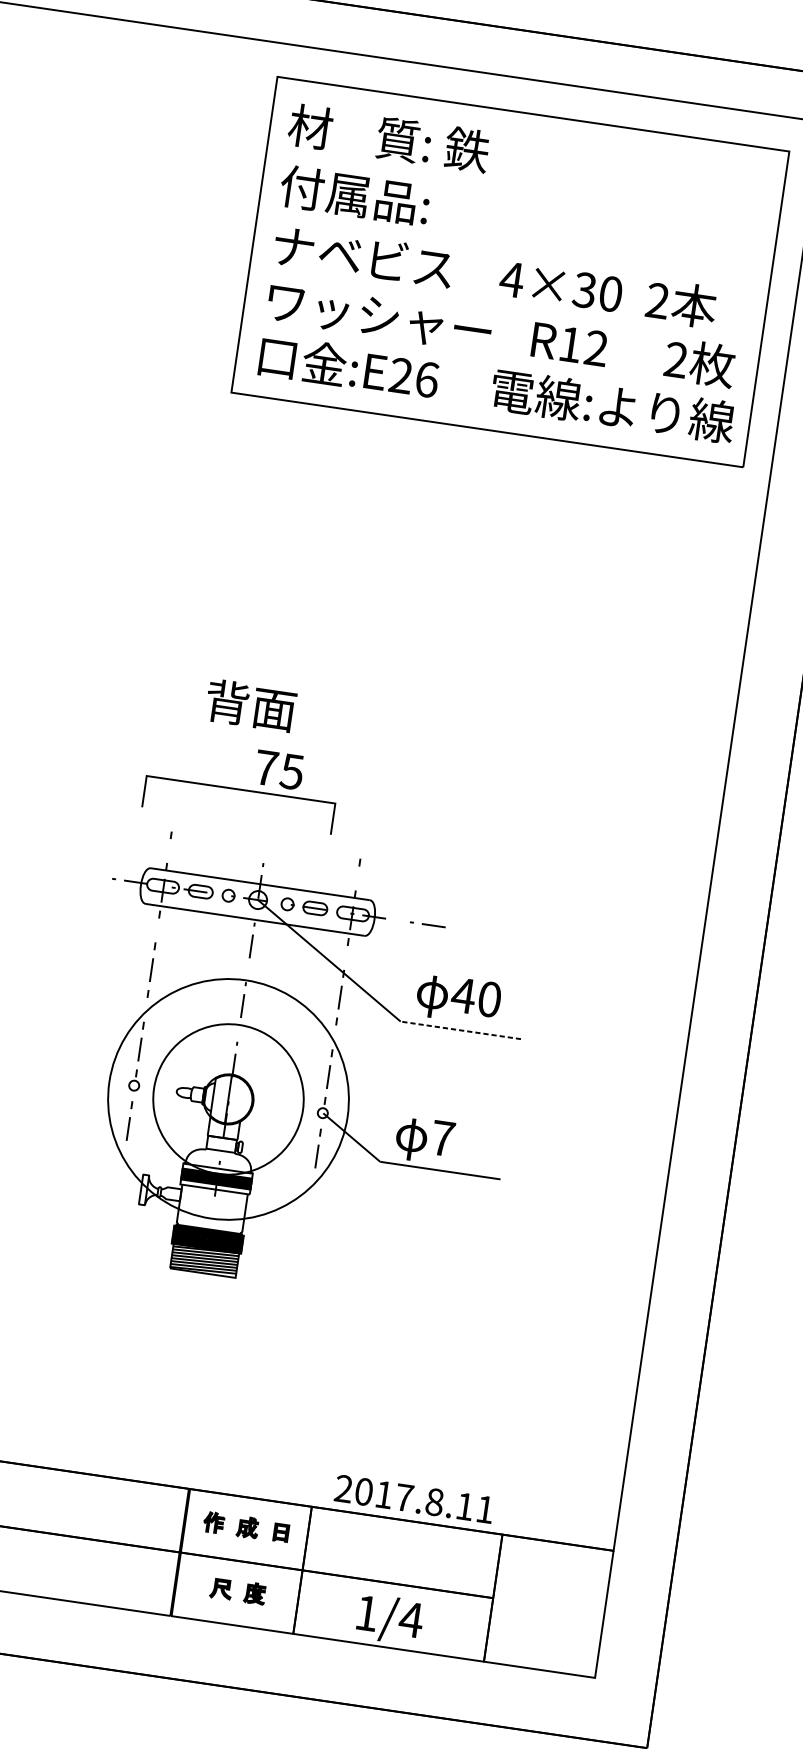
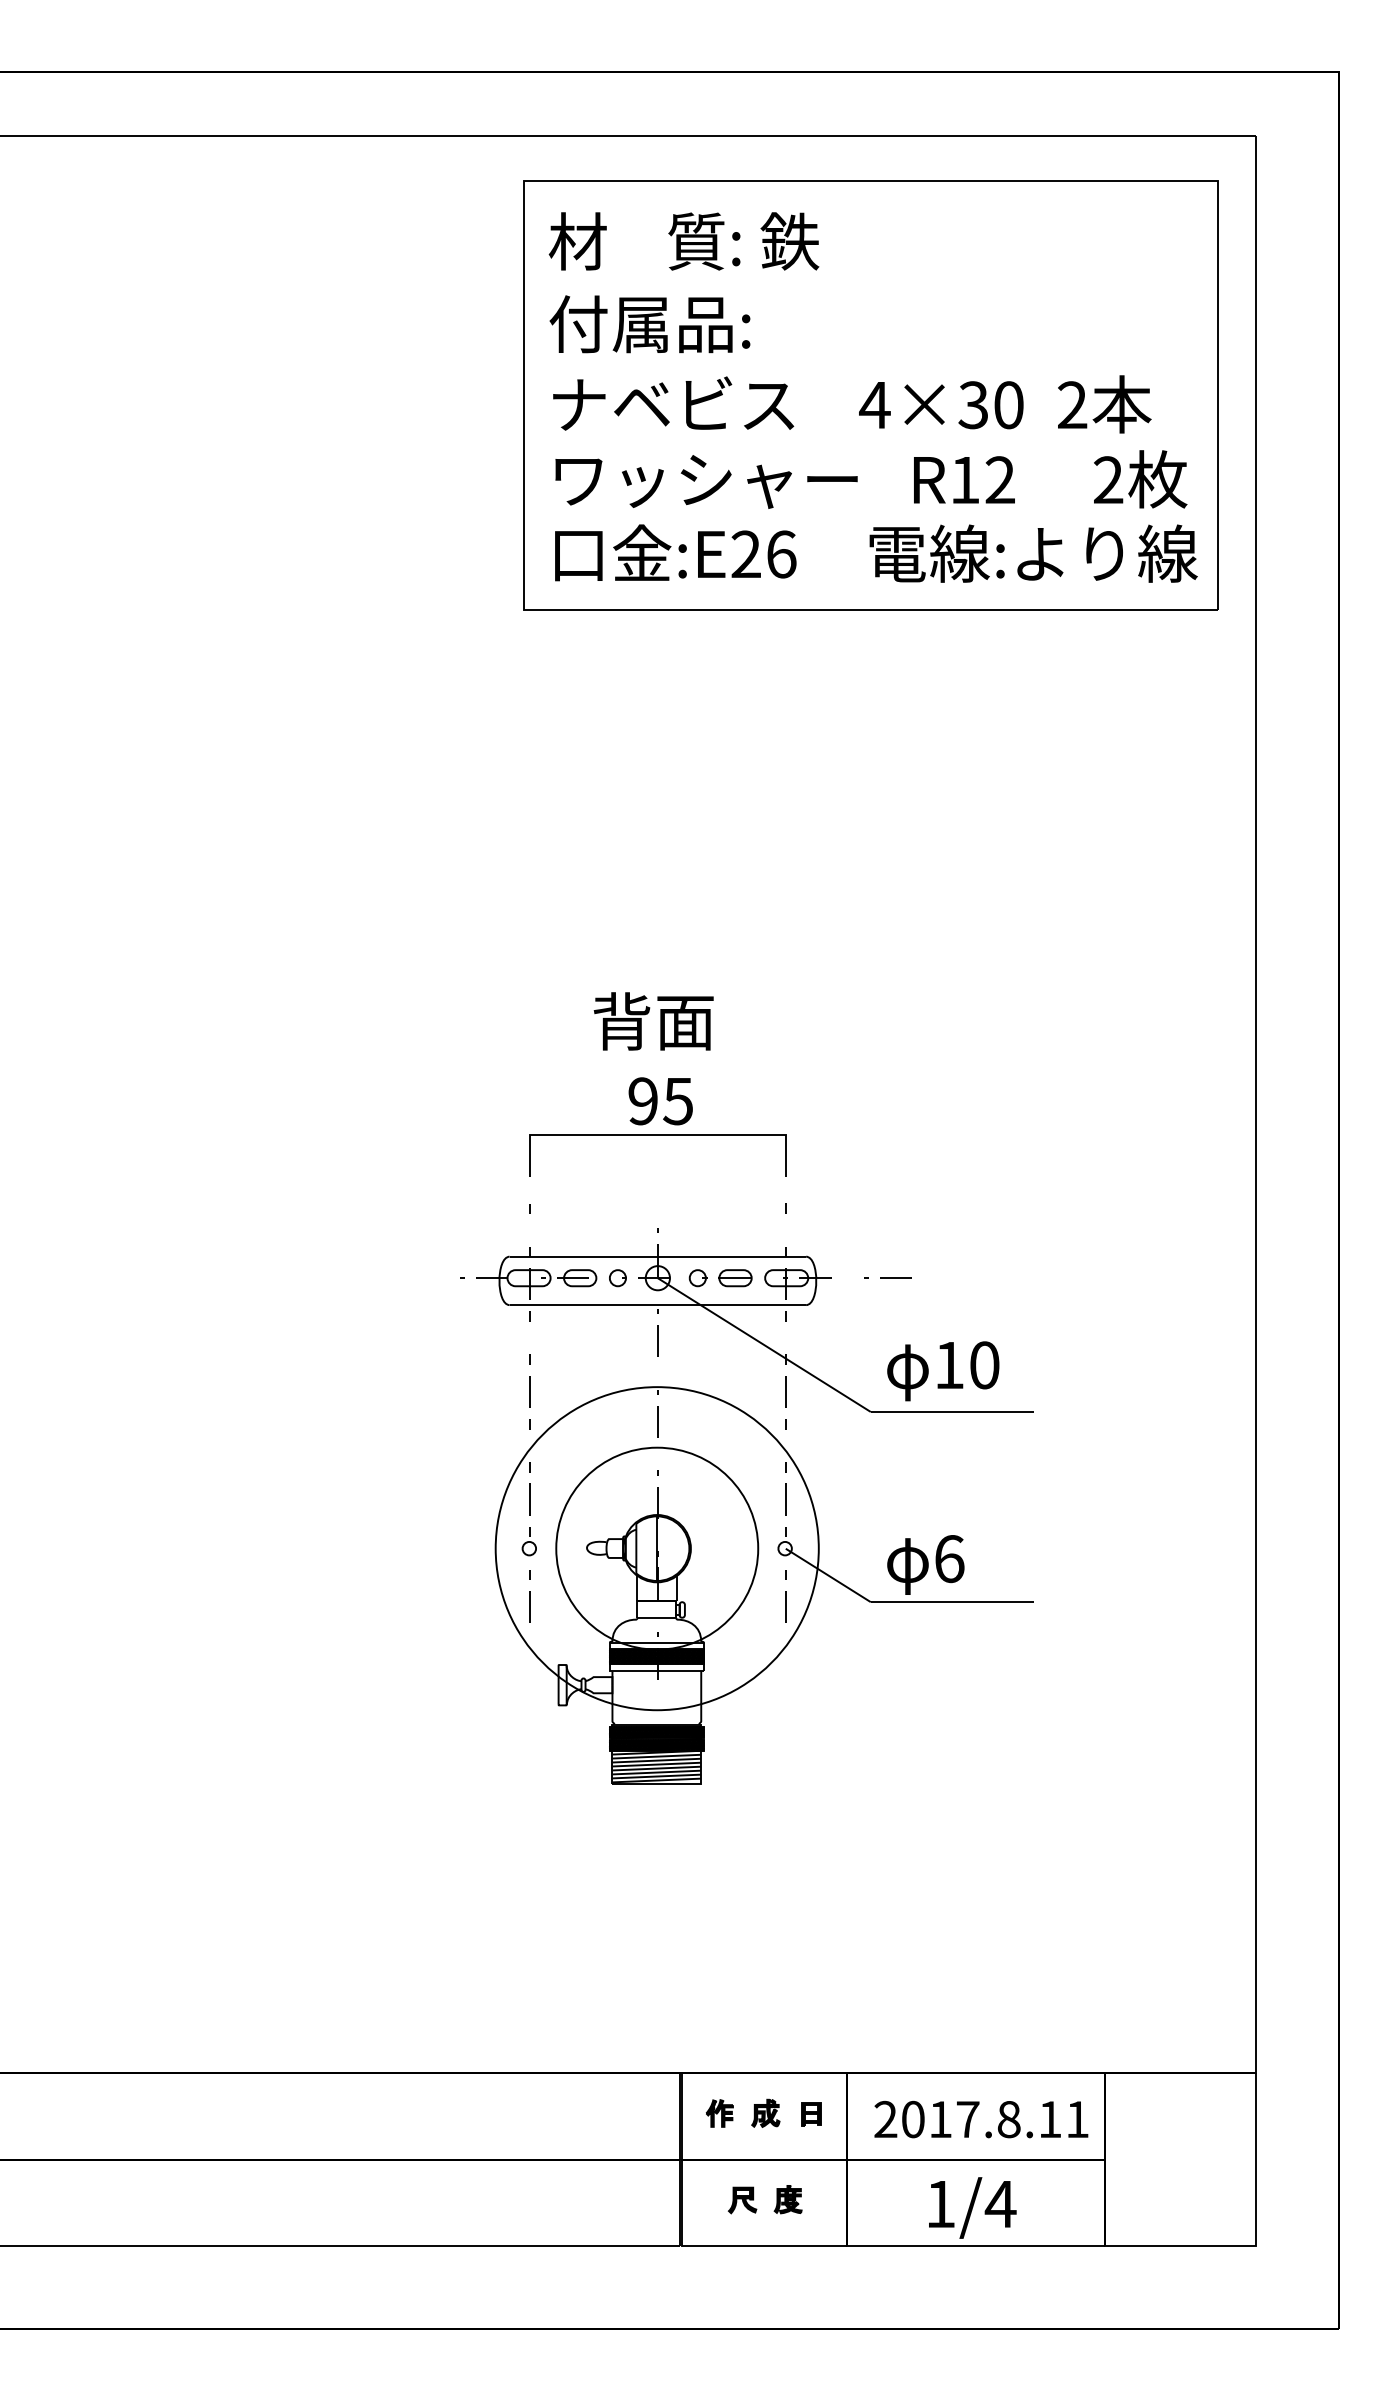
text: (250, 705) -> (653, 1021), moved
text: (265, 768) -> (642, 1101), 75 -> 95
line: (240, 790) -> (657, 1135), moved
text: (463, 995) -> (949, 1365), 40 -> 10
line: (460, 1030) -> (952, 1411), dashed -> solid
text: (442, 1138) -> (949, 1559), 7 -> 6
text: (414, 1499) -> (981, 2119), moved

